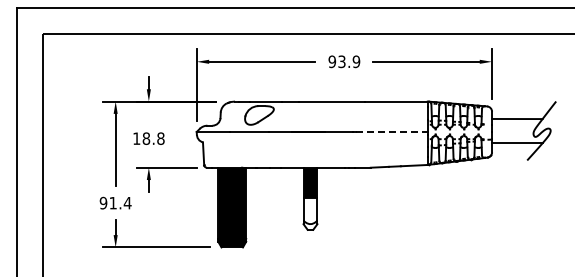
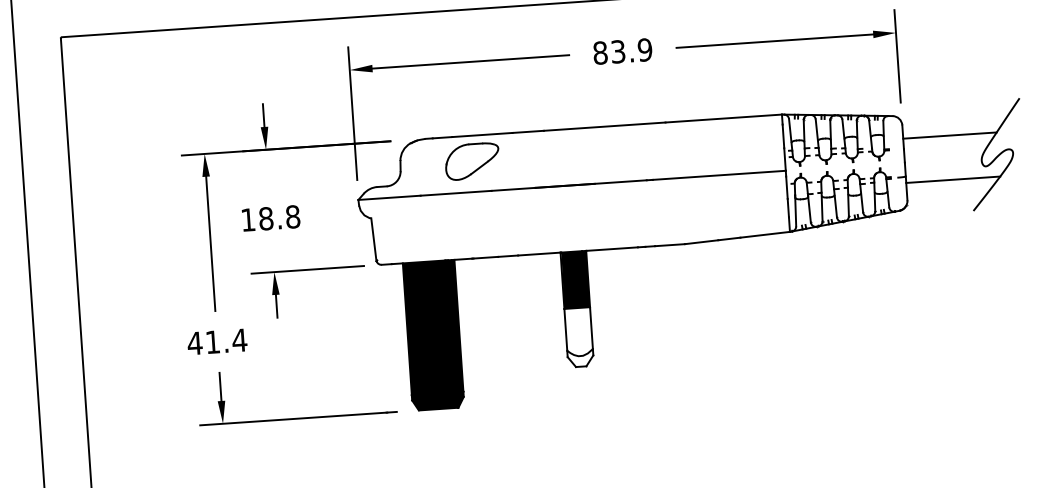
text: (332, 61) -> (600, 52), 93.9 -> 83.9
line: (391, 131) -> (718, 174), dashed -> solid
text: (103, 202) -> (194, 342), 91.4 -> 41.4

